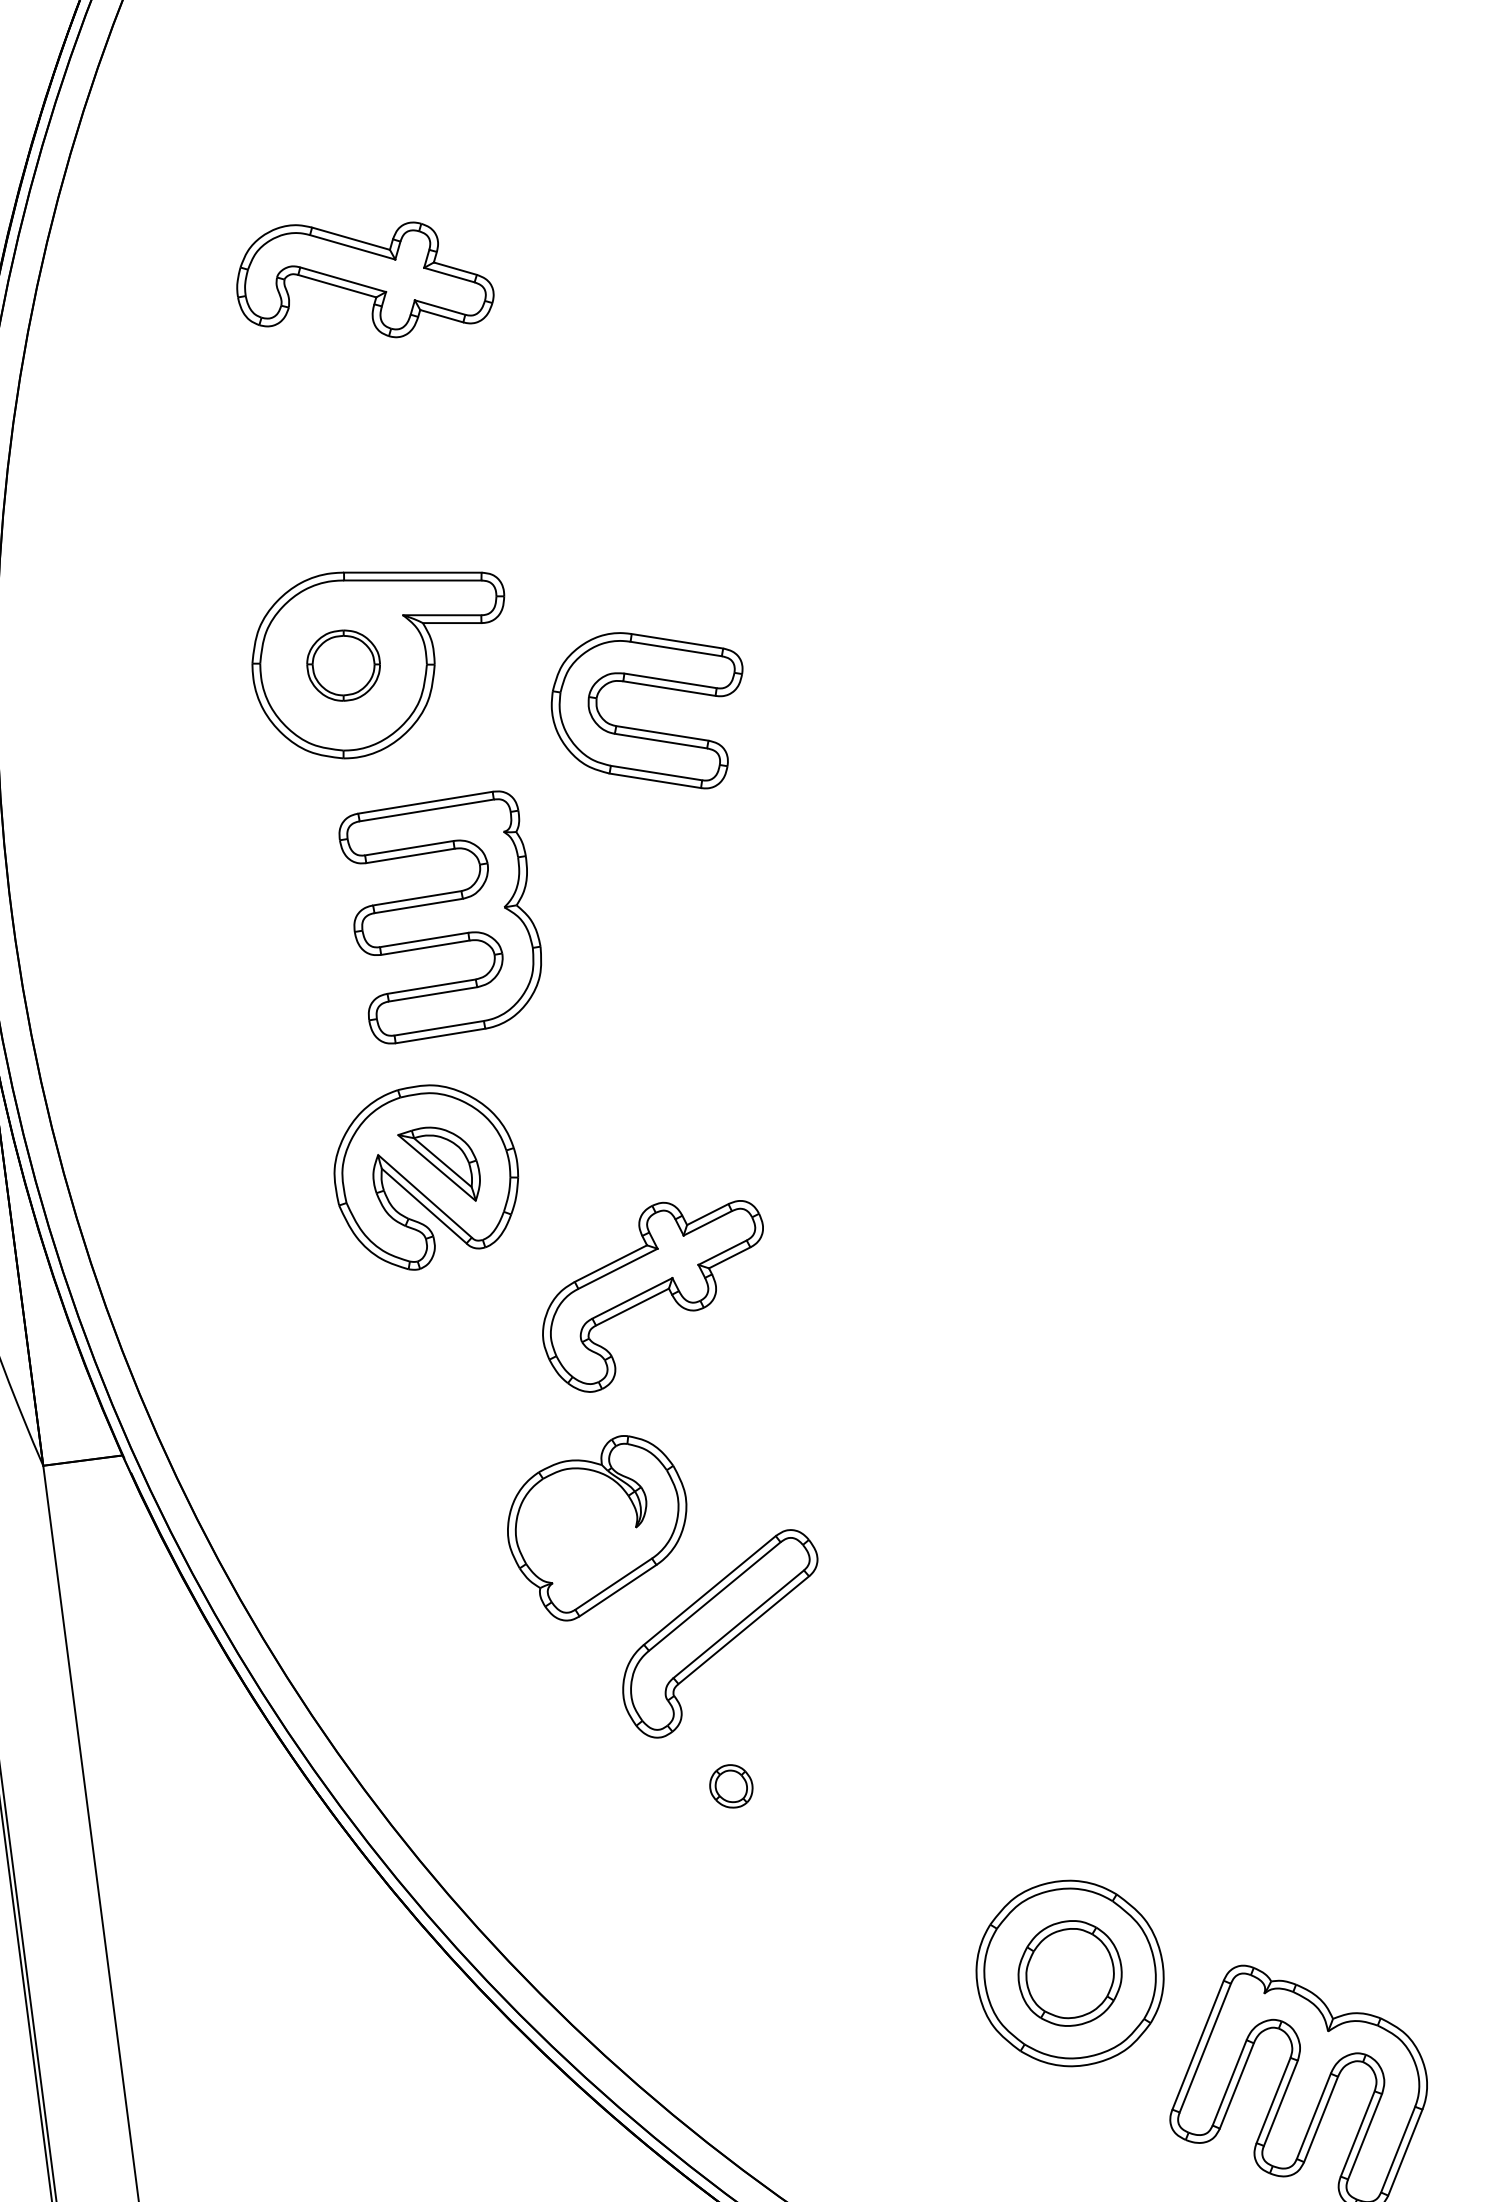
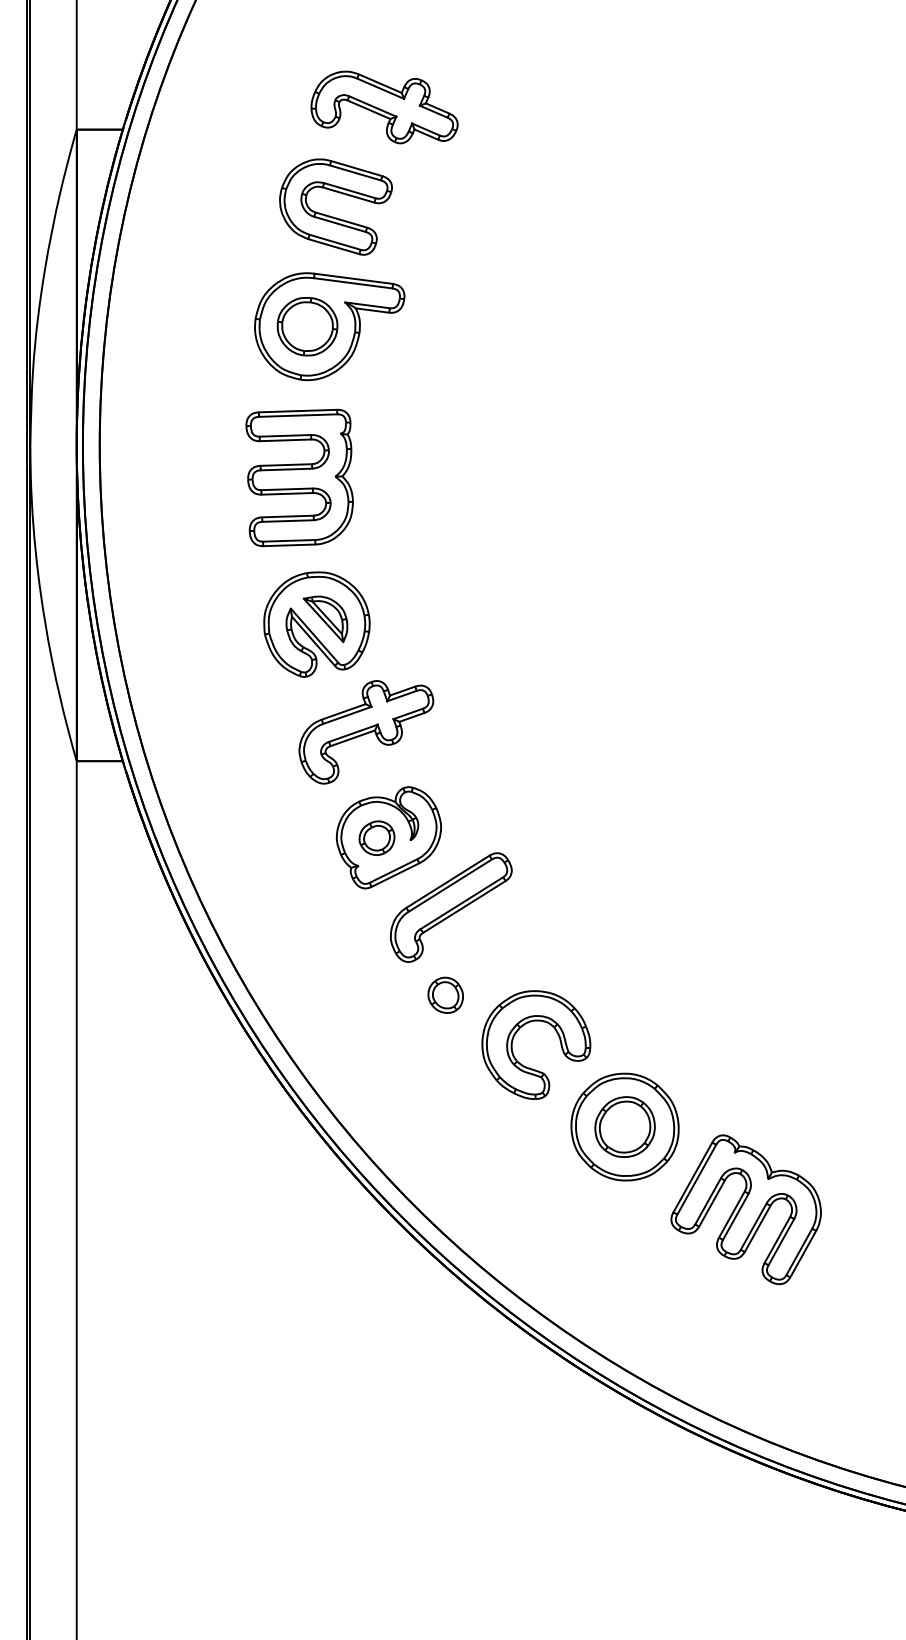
part: (363, 278) -> (384, 107), moved
part: (343, 665) -> (307, 326), size x1.43
part: (647, 728) -> (333, 216), moved
part: (442, 916) -> (299, 477), moved
part: (654, 1294) -> (366, 732), moved
part: (576, 1530) -> (376, 837), added
part: (730, 1785) -> (445, 994), size x1.43
part: (872, 1822) -> (523, 1026), added

